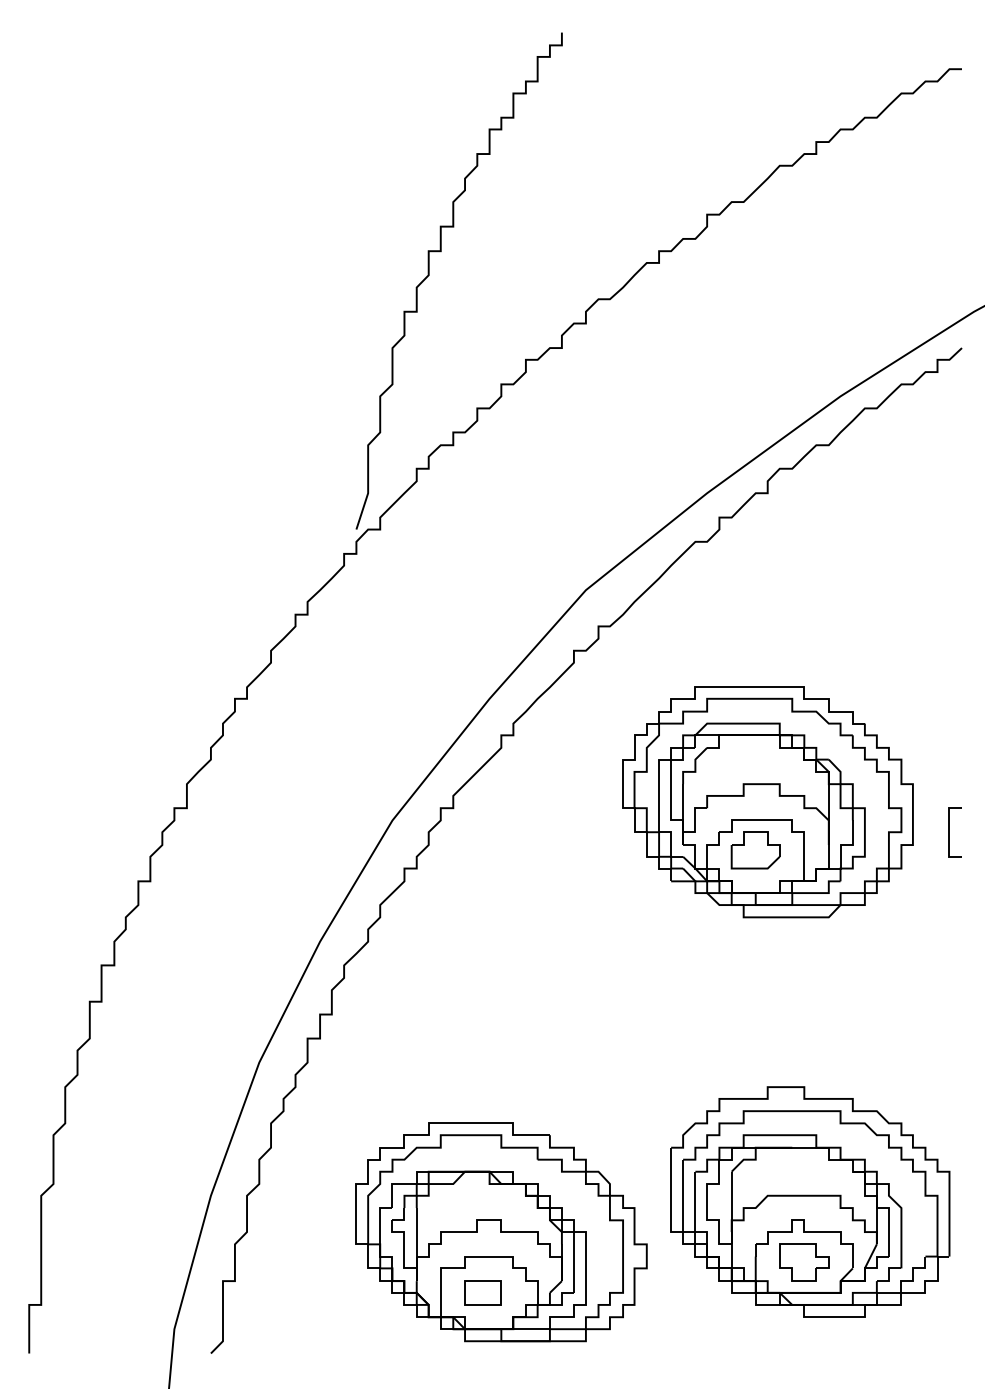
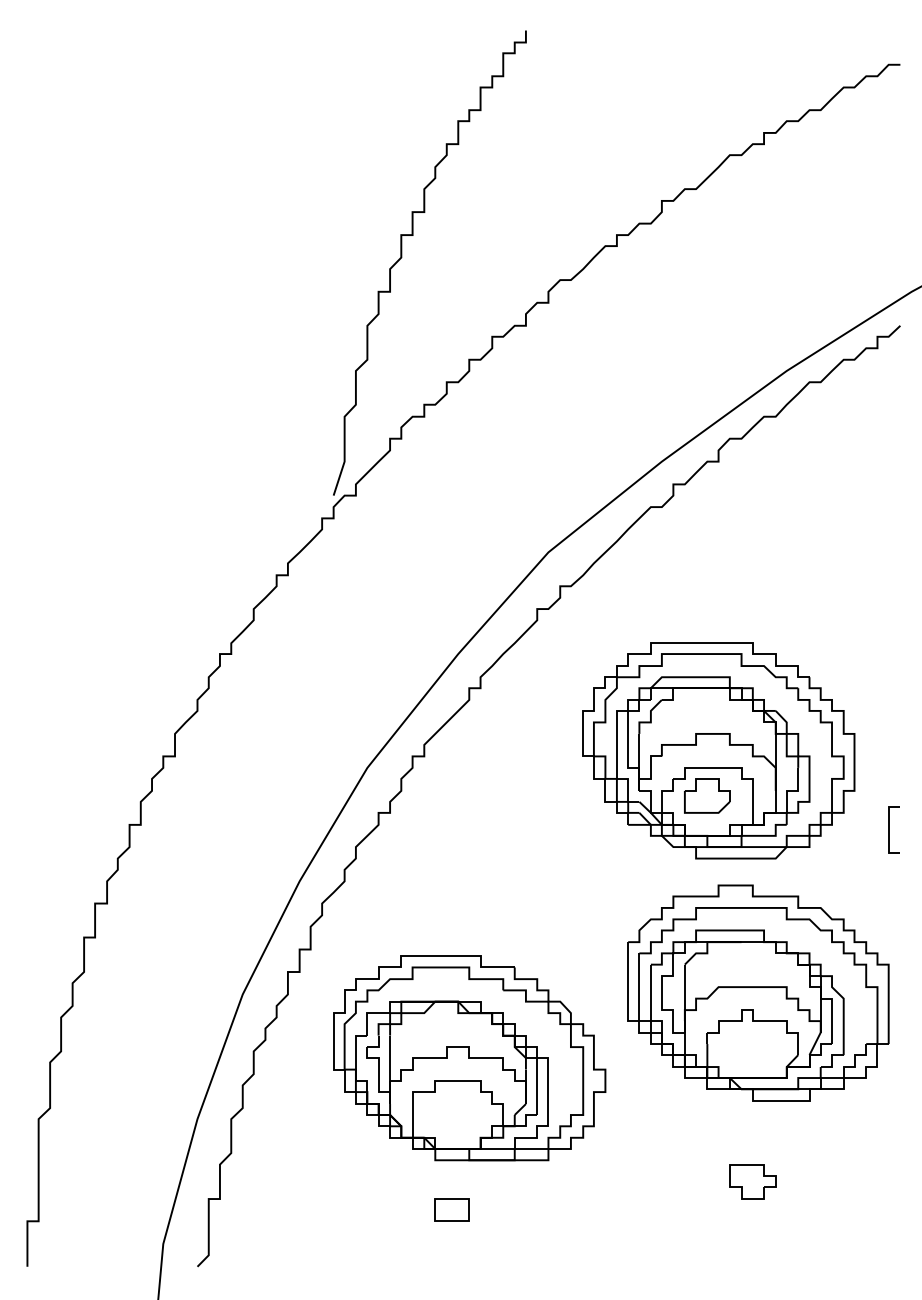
curve: (950, 831) -> (889, 829), moved
part: (810, 1201) -> (758, 992), moved
part: (501, 1232) -> (469, 1058), moved

